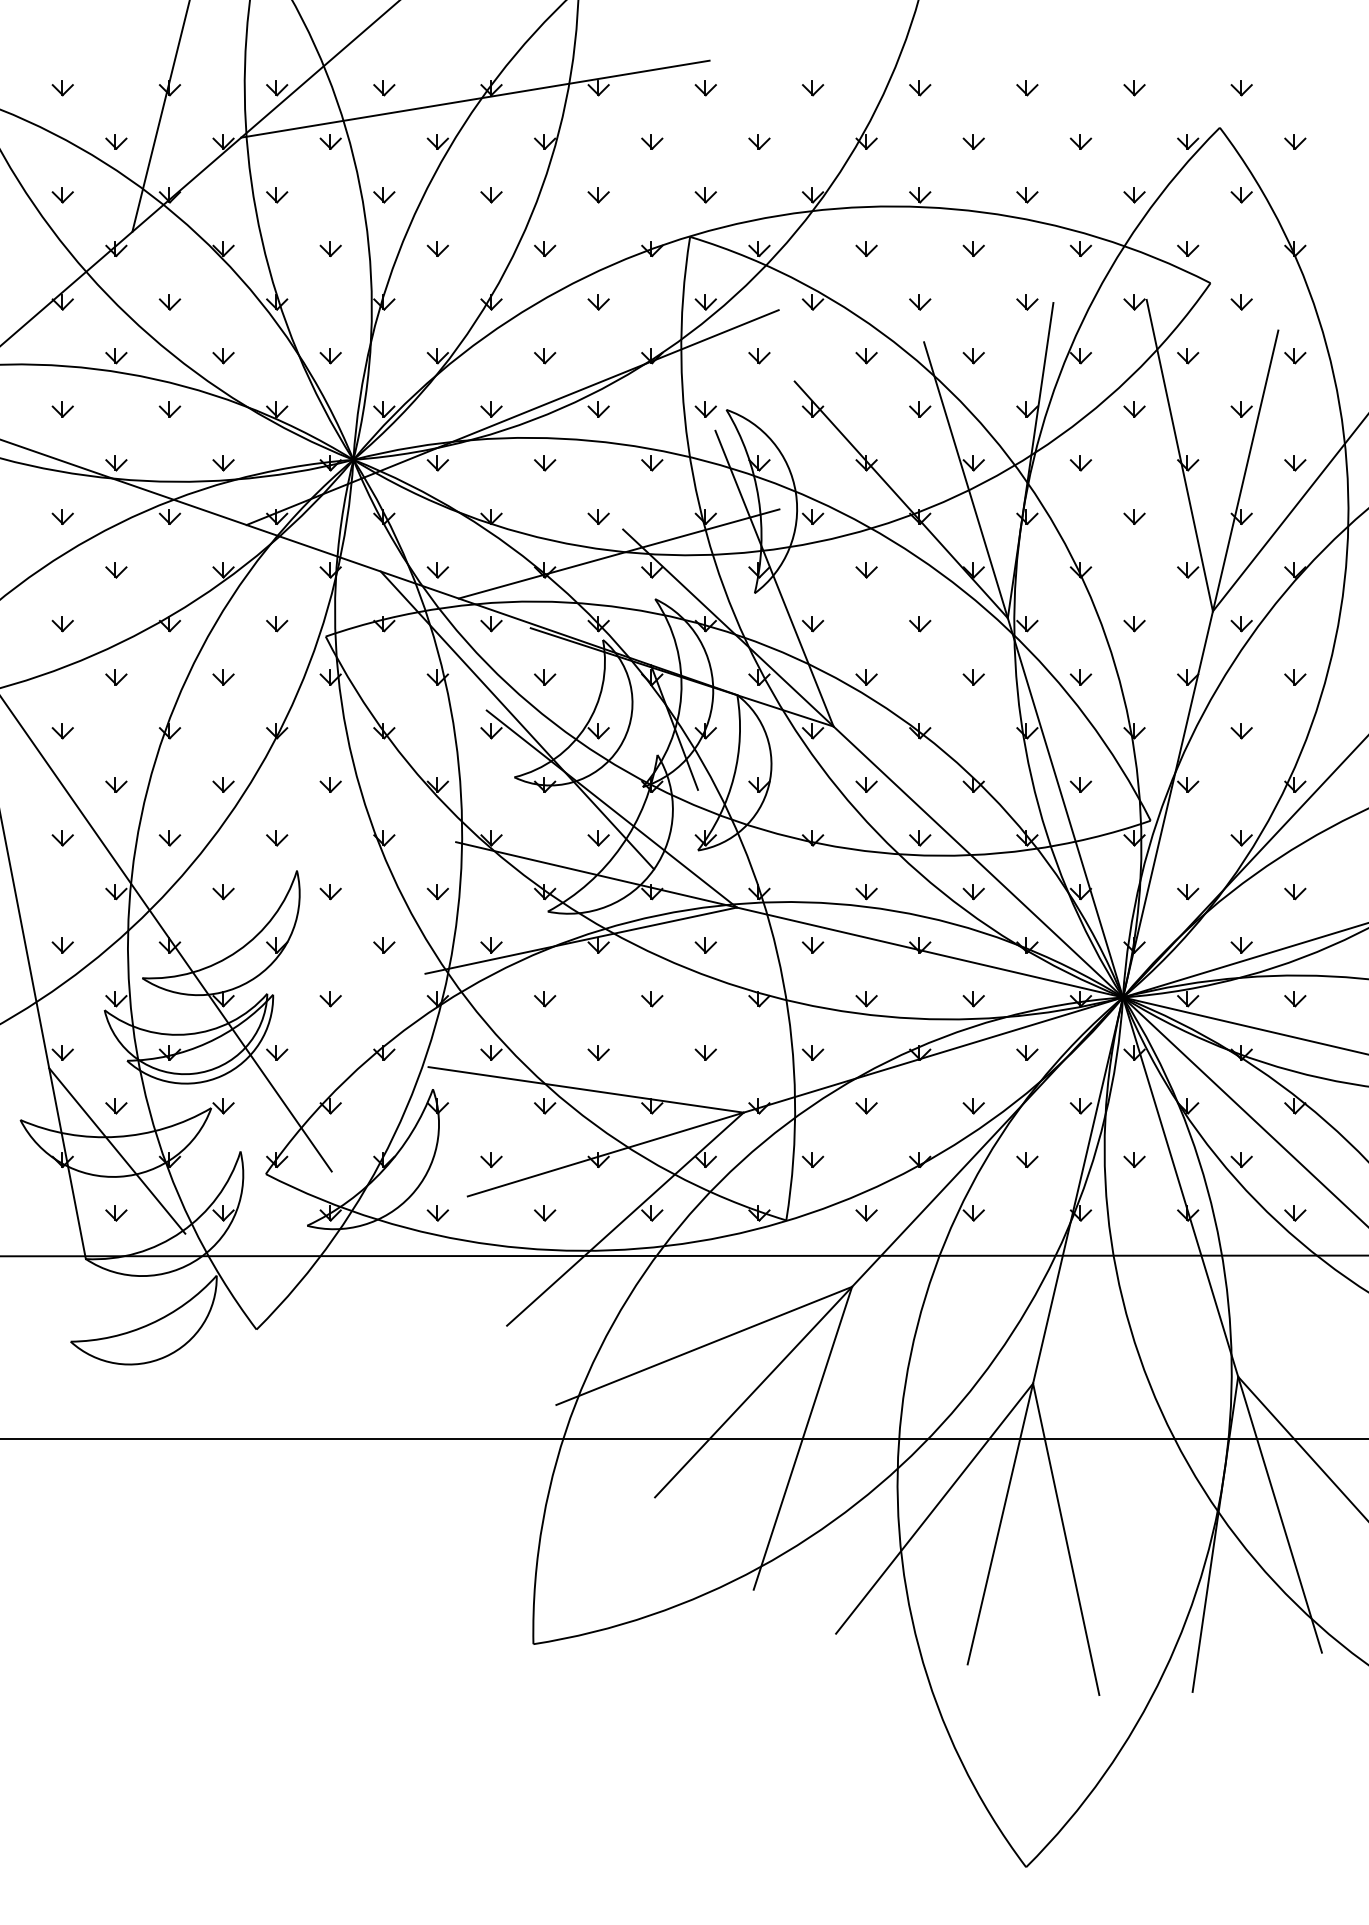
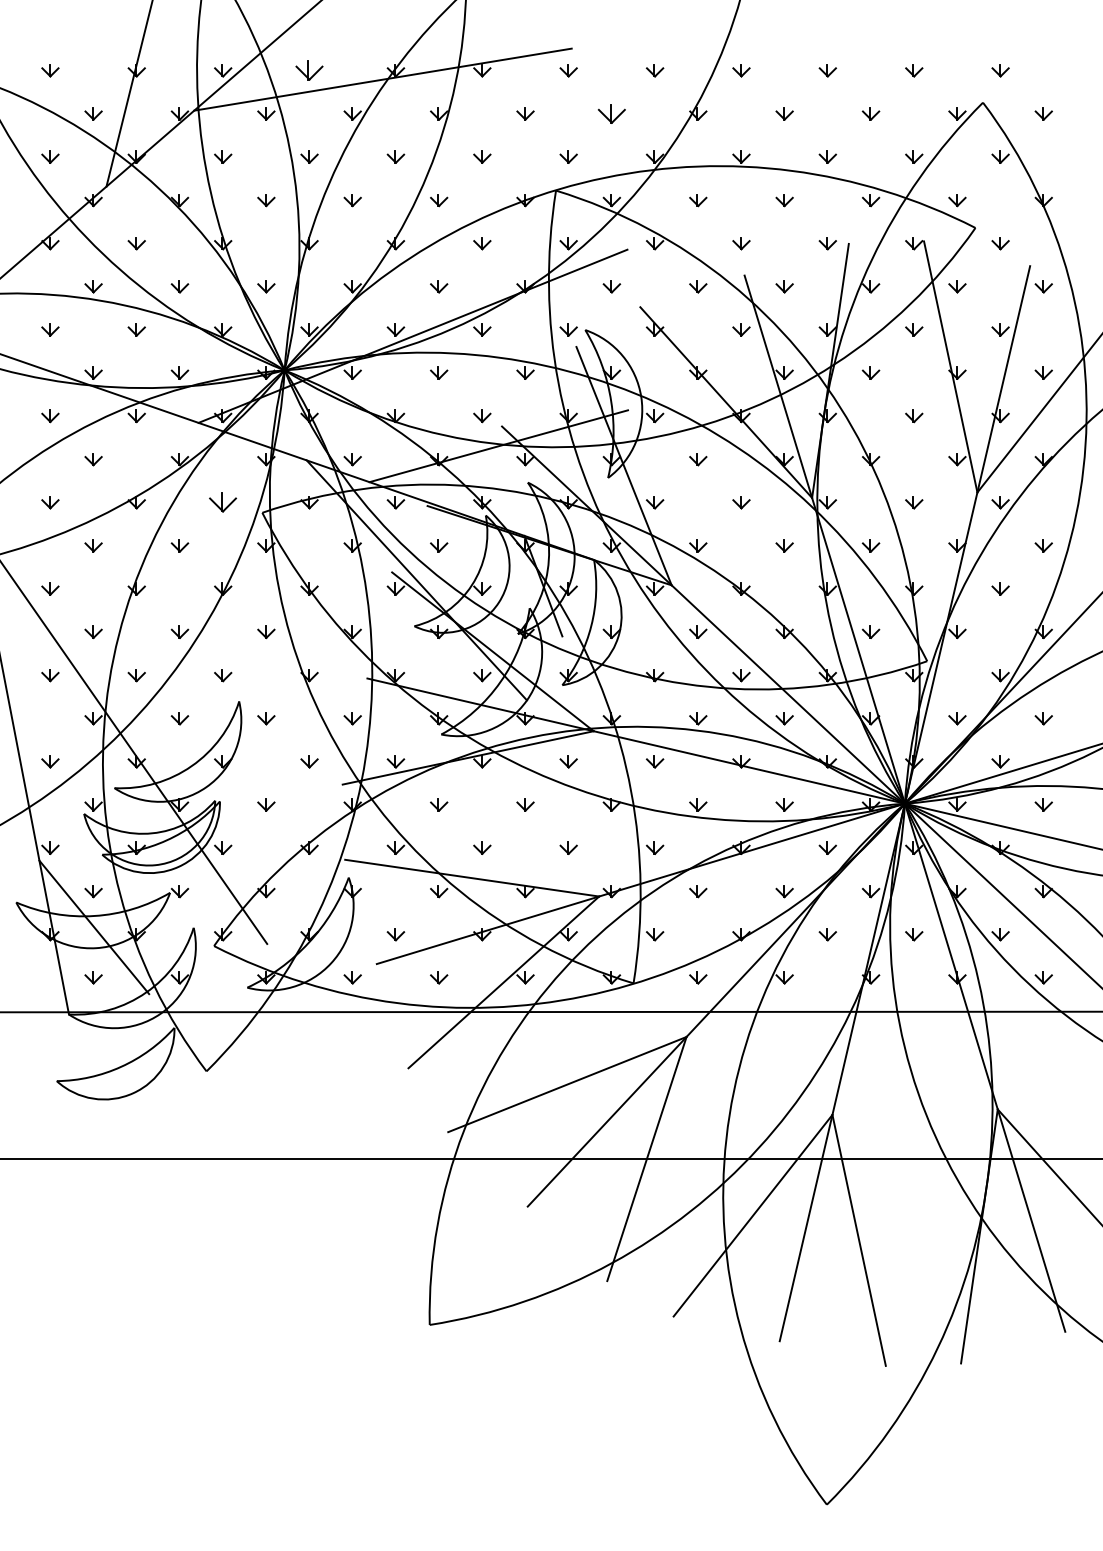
part: (384, 88) -> (309, 71), size x1.6
part: (759, 141) -> (611, 113), size x1.6
part: (277, 624) -> (223, 503), size x1.6

